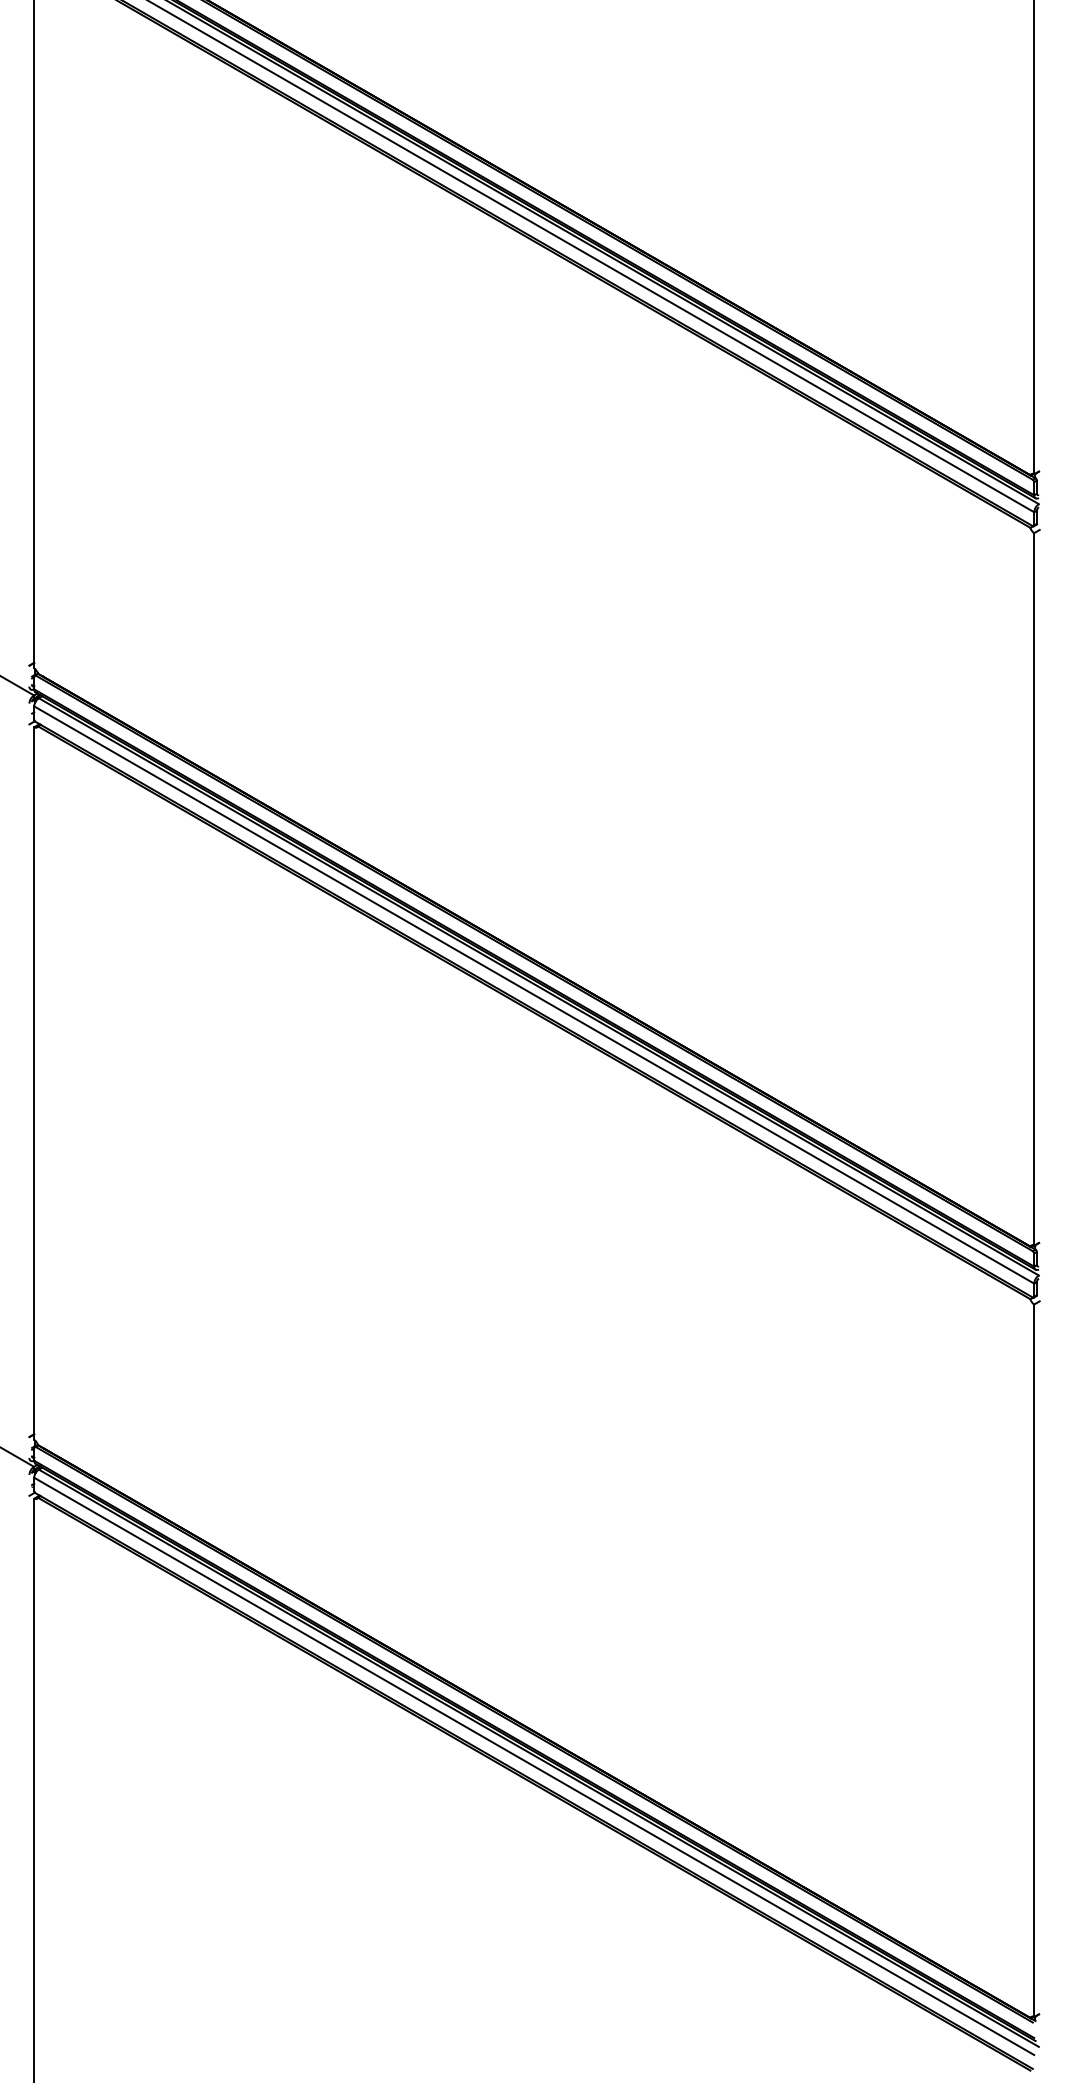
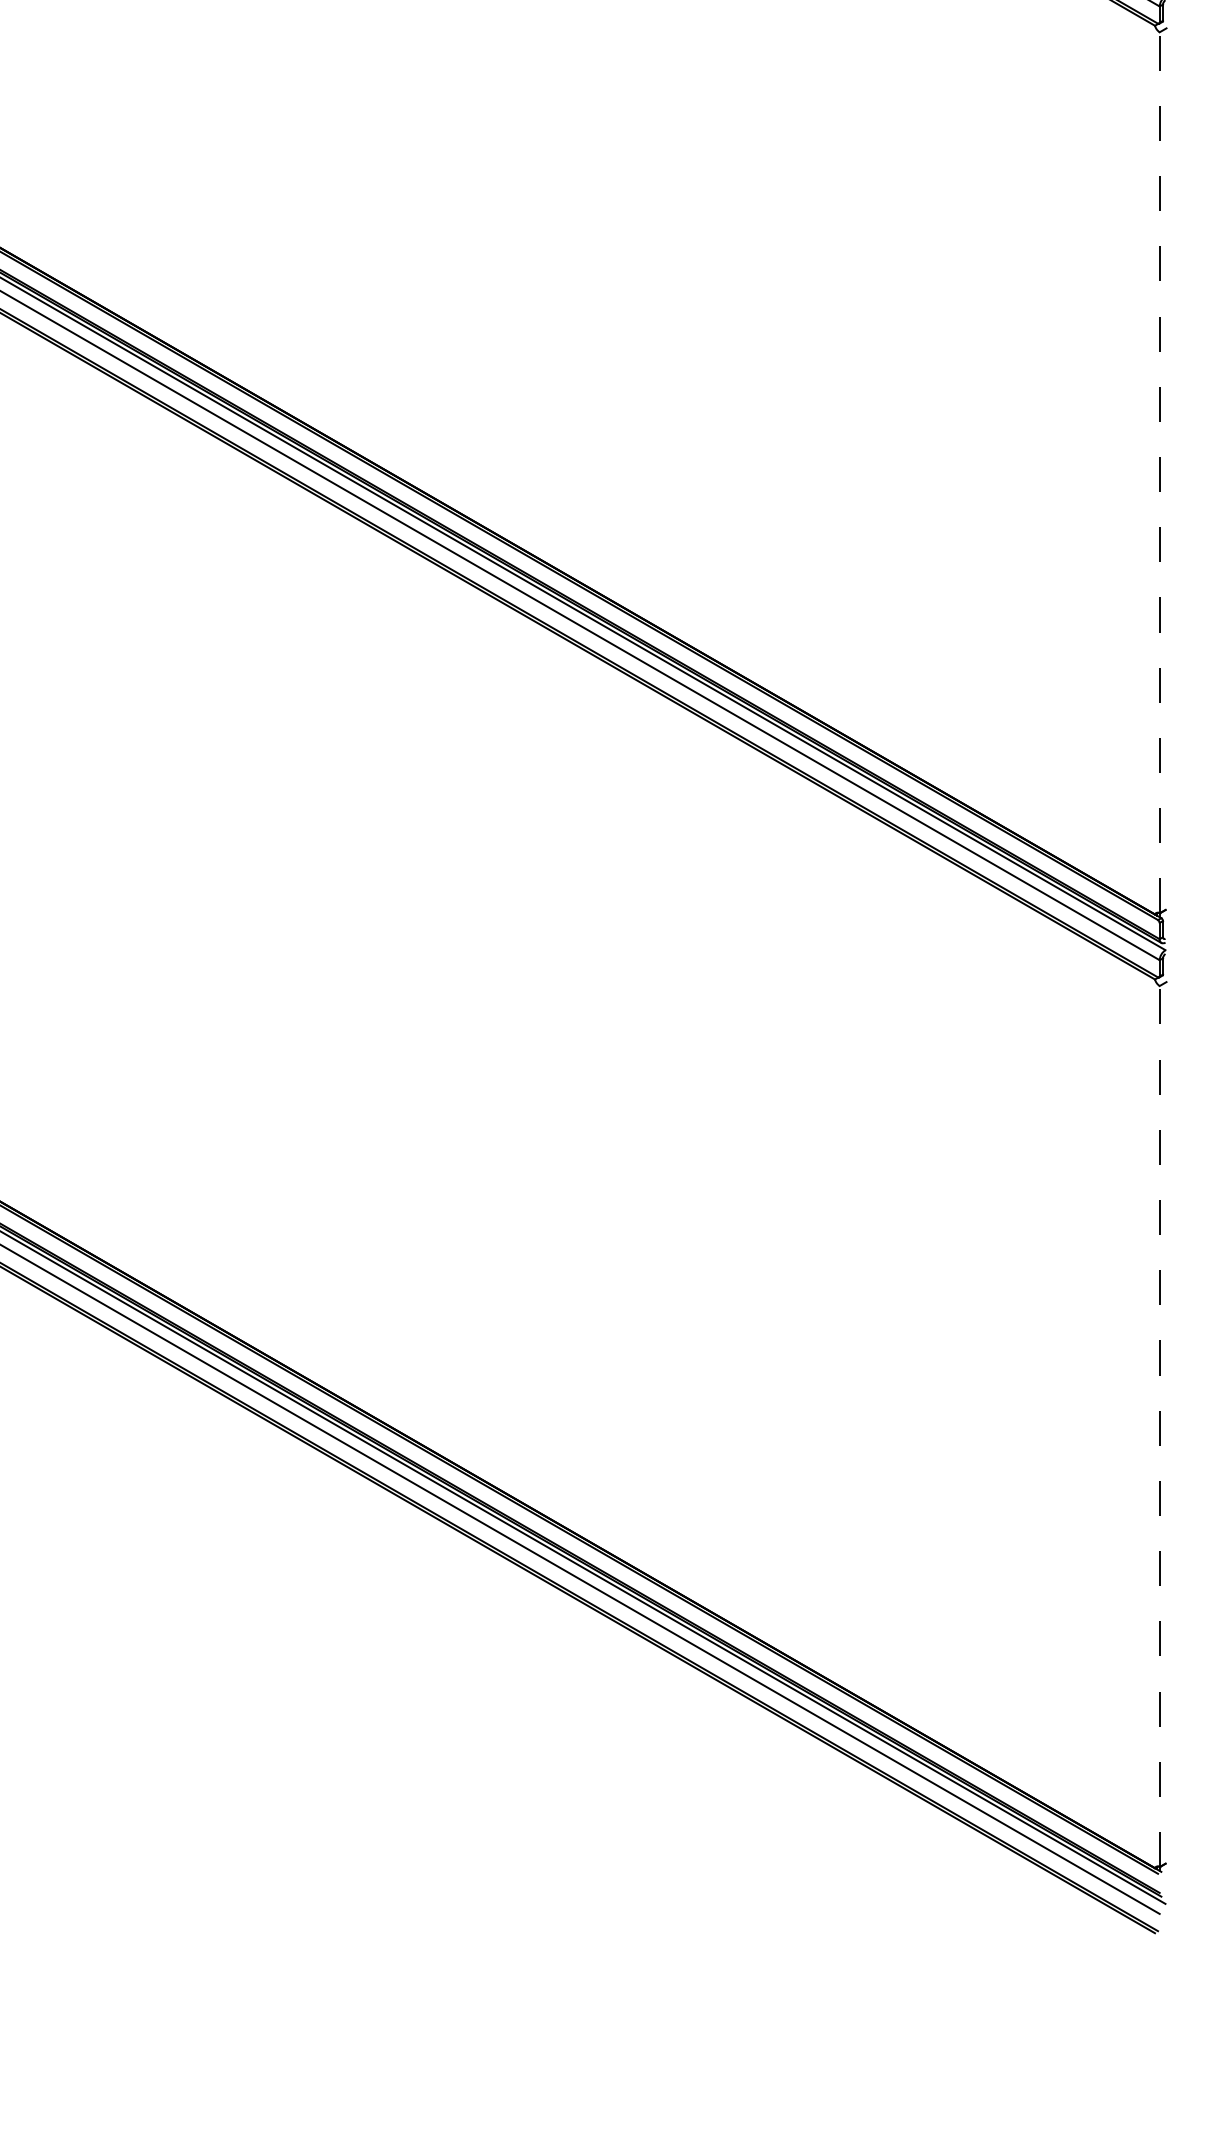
line: (1034, 888) -> (1160, 471), solid -> dashed
line: (1034, 1660) -> (1160, 1426), solid -> dashed

